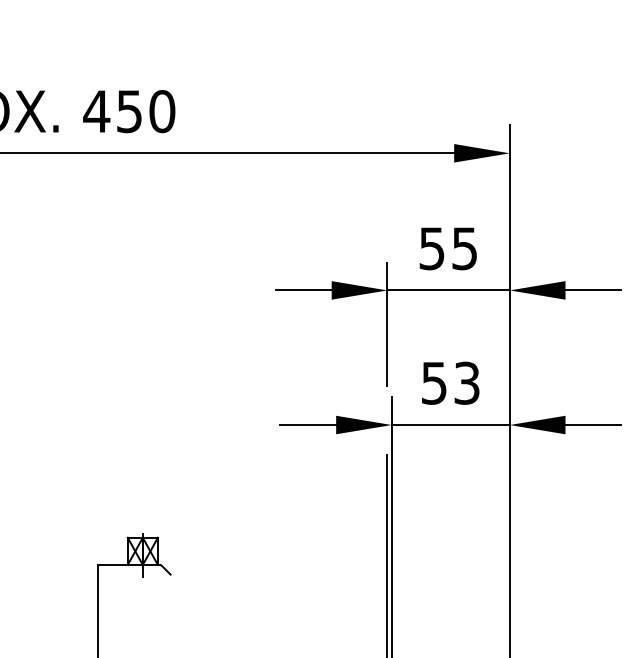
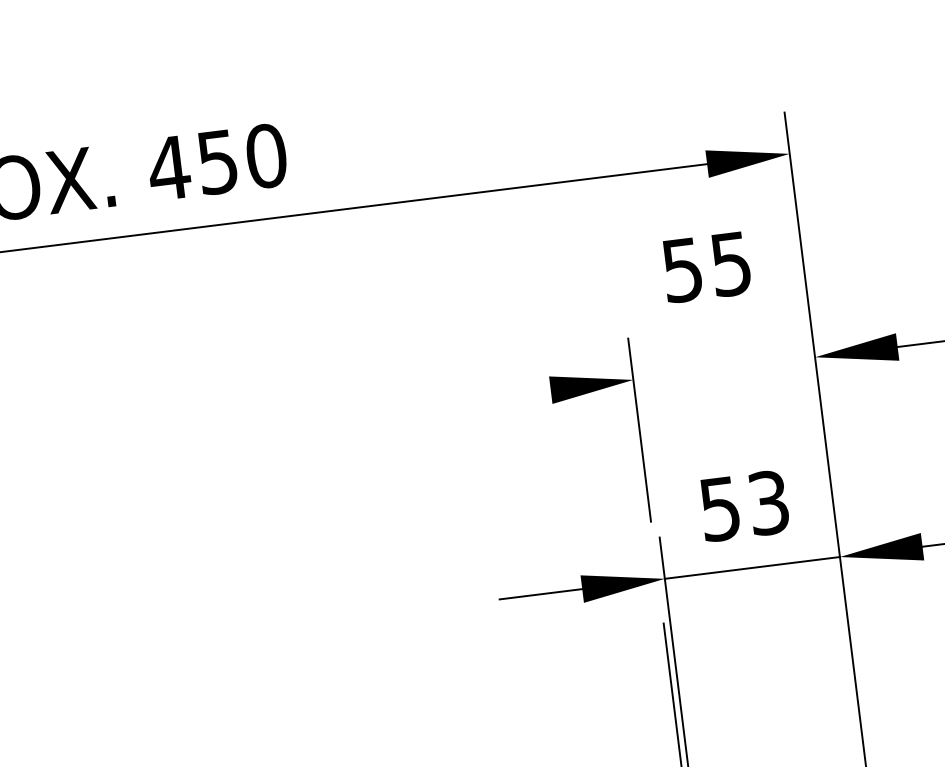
text: (447, 248) -> (705, 267), moved
line: (303, 290) -> (508, 395), removed
line: (448, 290) -> (724, 368), removed

